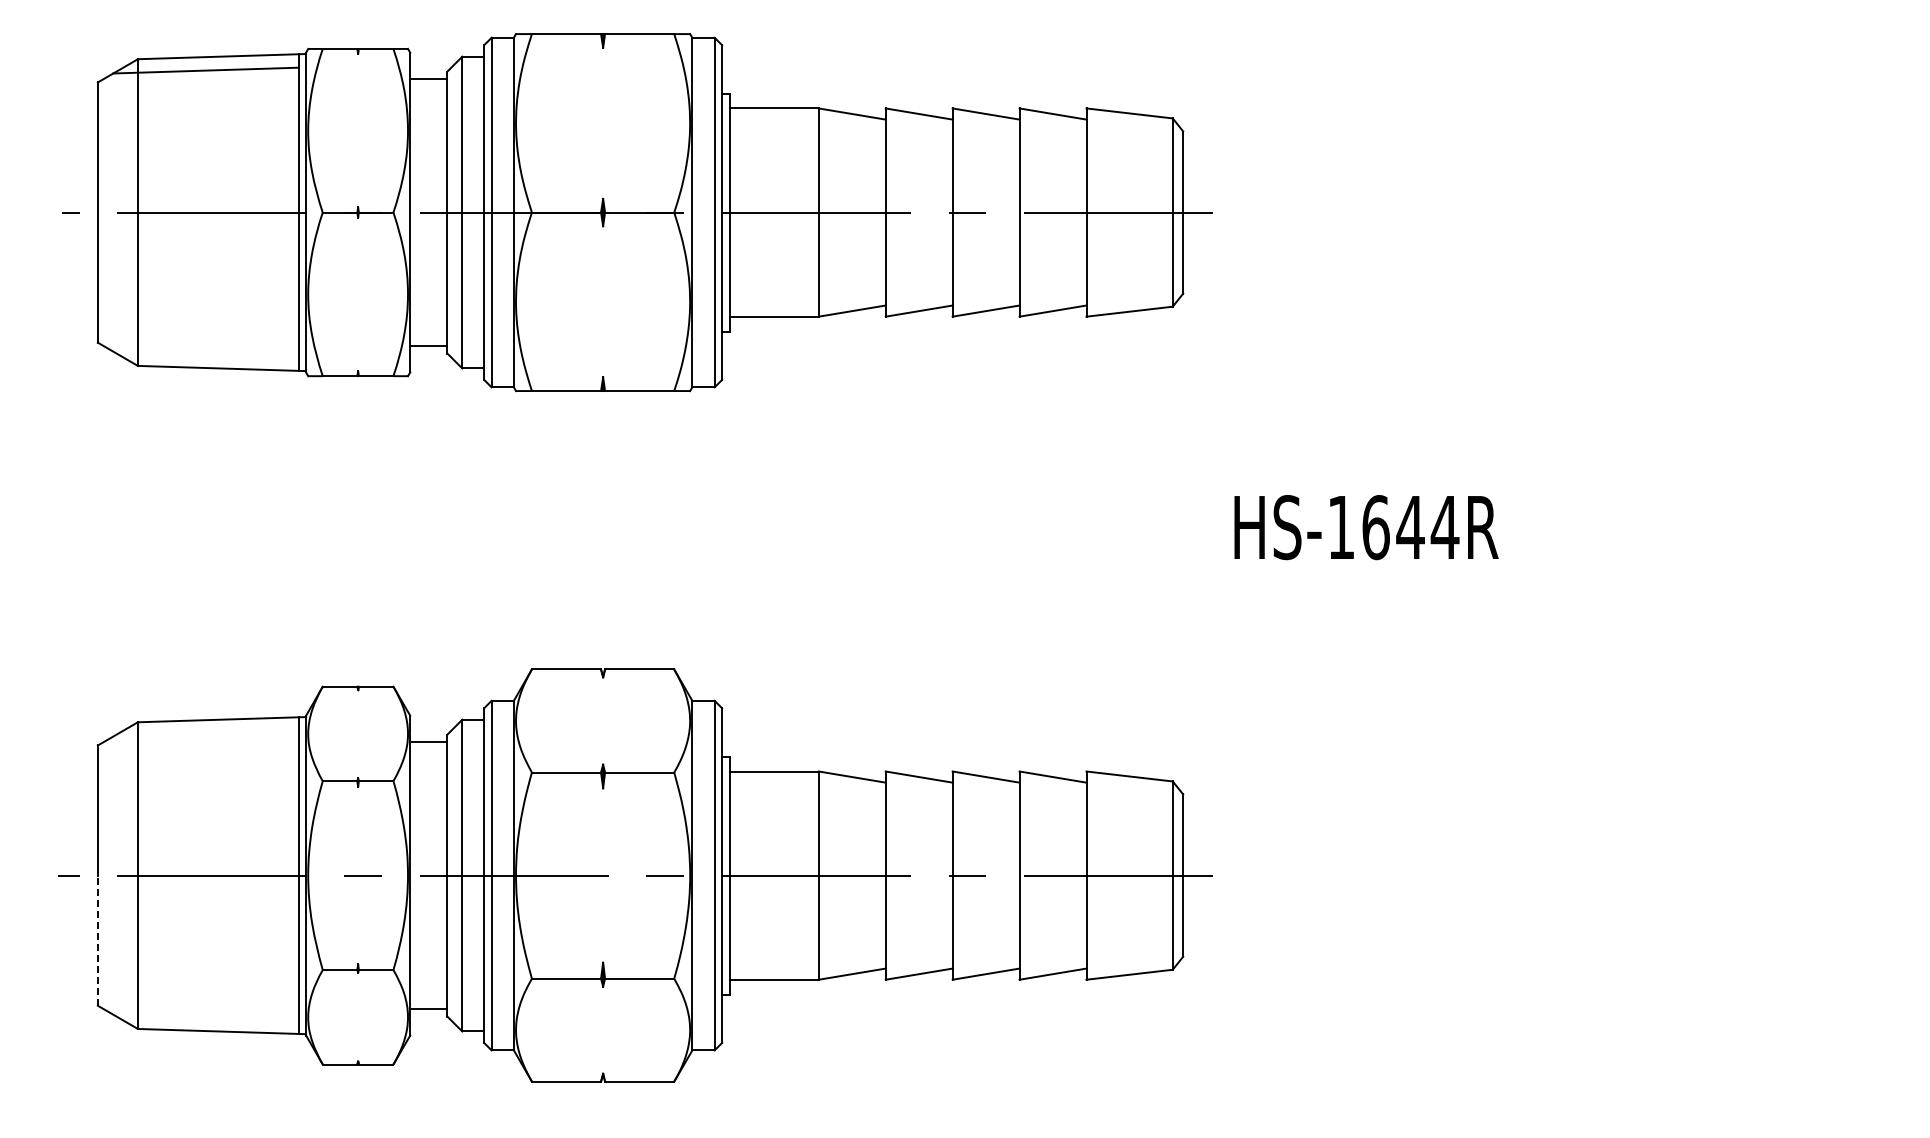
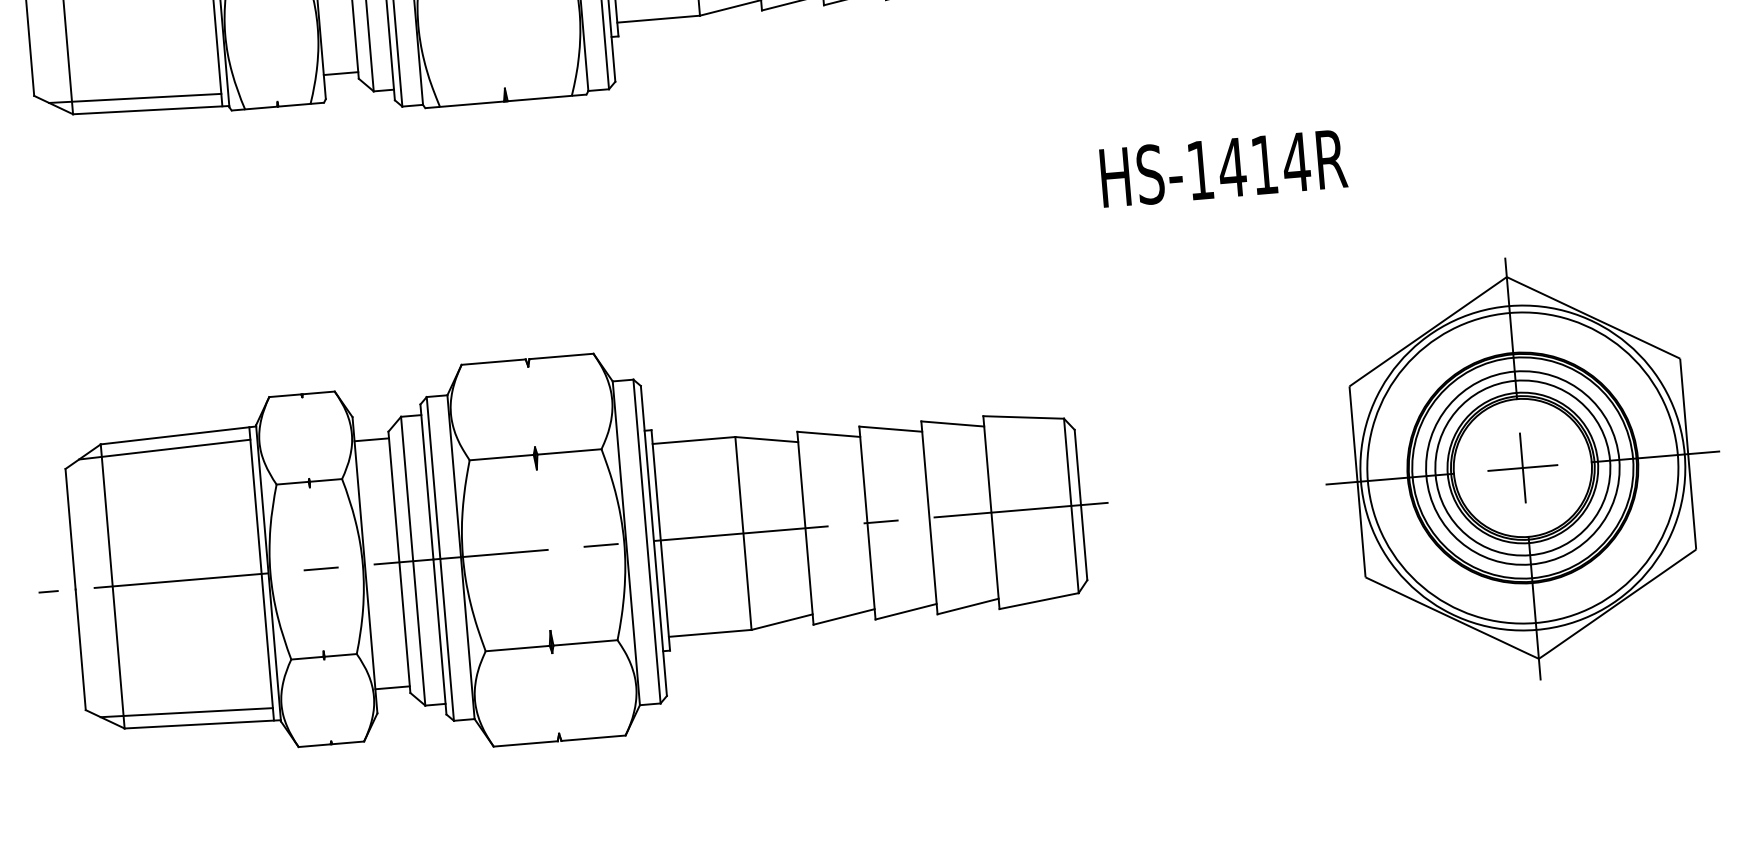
line: (205, 354) -> (134, 98), added
text: (1392, 527) -> (1247, 166), HS-1644R -> HS-1414R
line: (205, 733) -> (164, 449), added
part: (1659, 876) -> (1522, 468), added
line: (97, 940) -> (80, 649), dashed -> solid
line: (205, 1017) -> (186, 712), added

